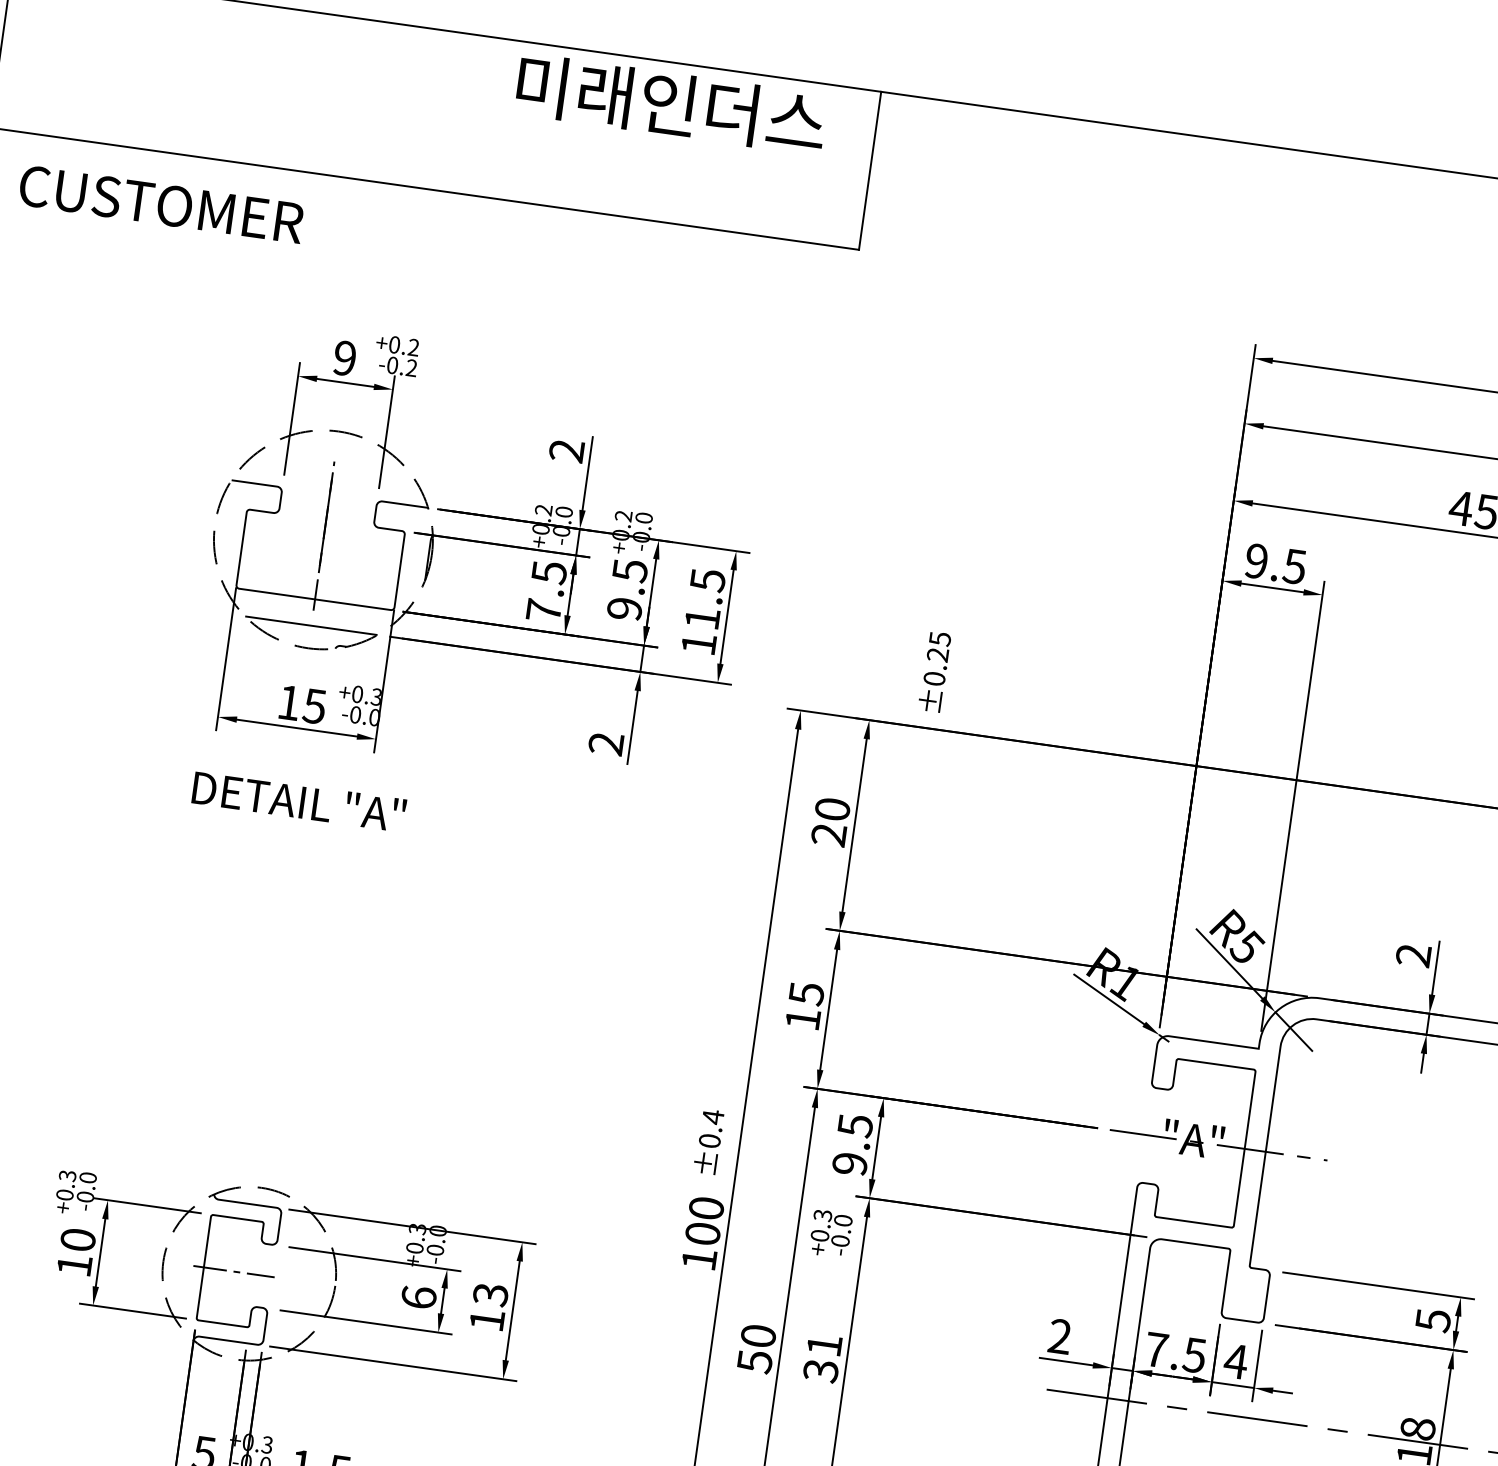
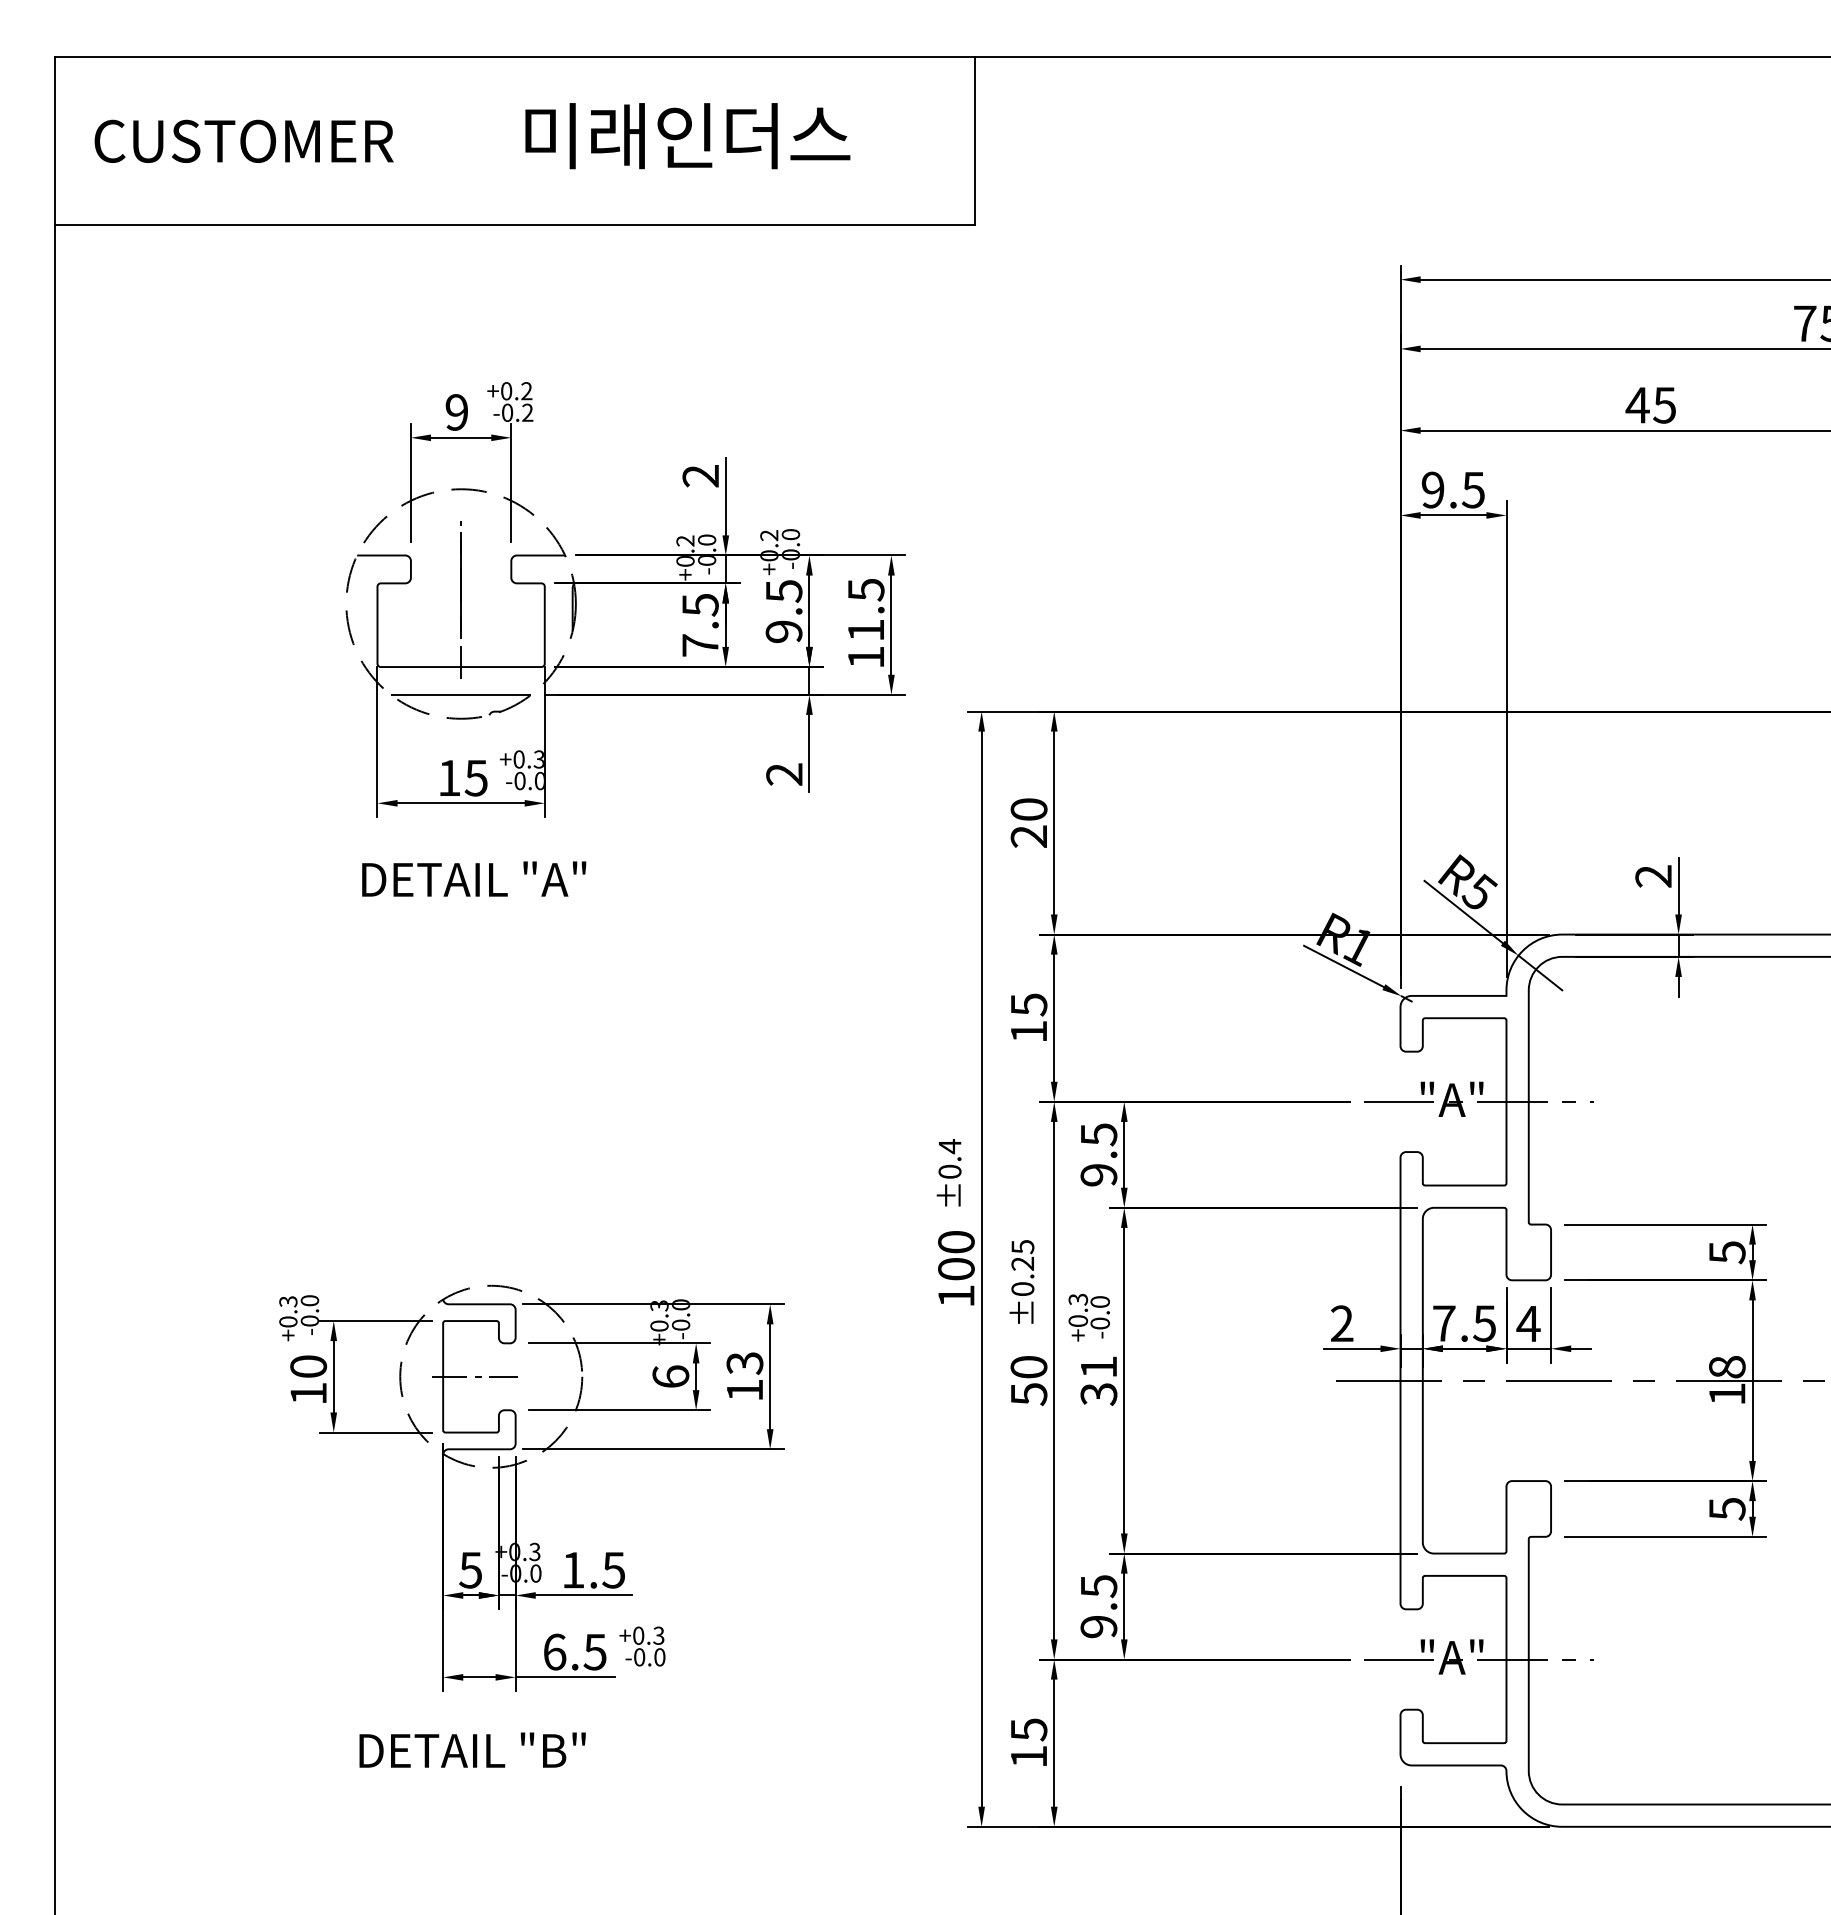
text: (671, 104) -> (687, 136), moved
text: (161, 203) -> (243, 140), moved
text: (934, 671) -> (1021, 1281), moved
text: (830, 1233) -> (1088, 1317), moved

